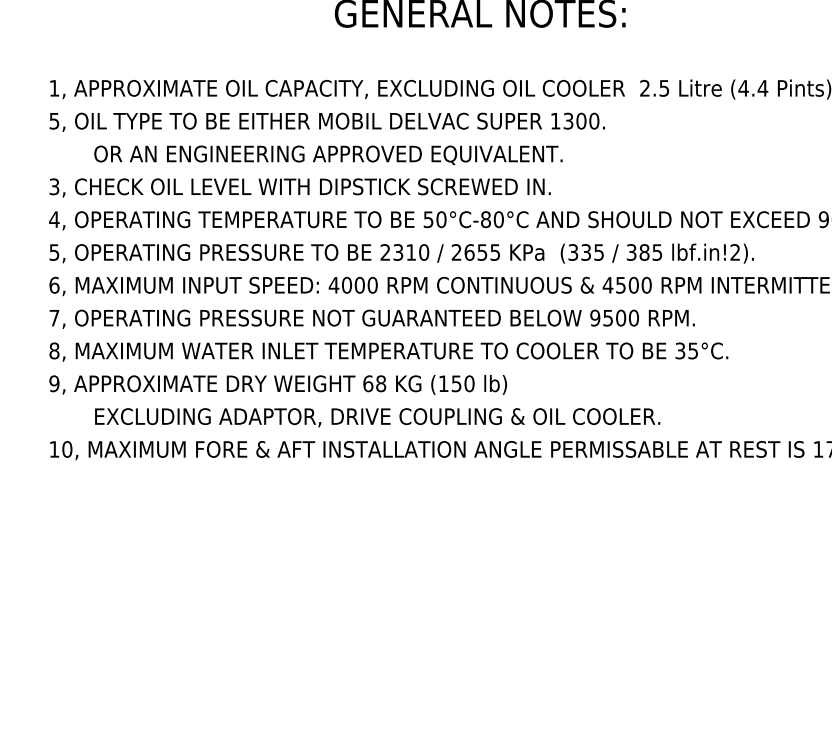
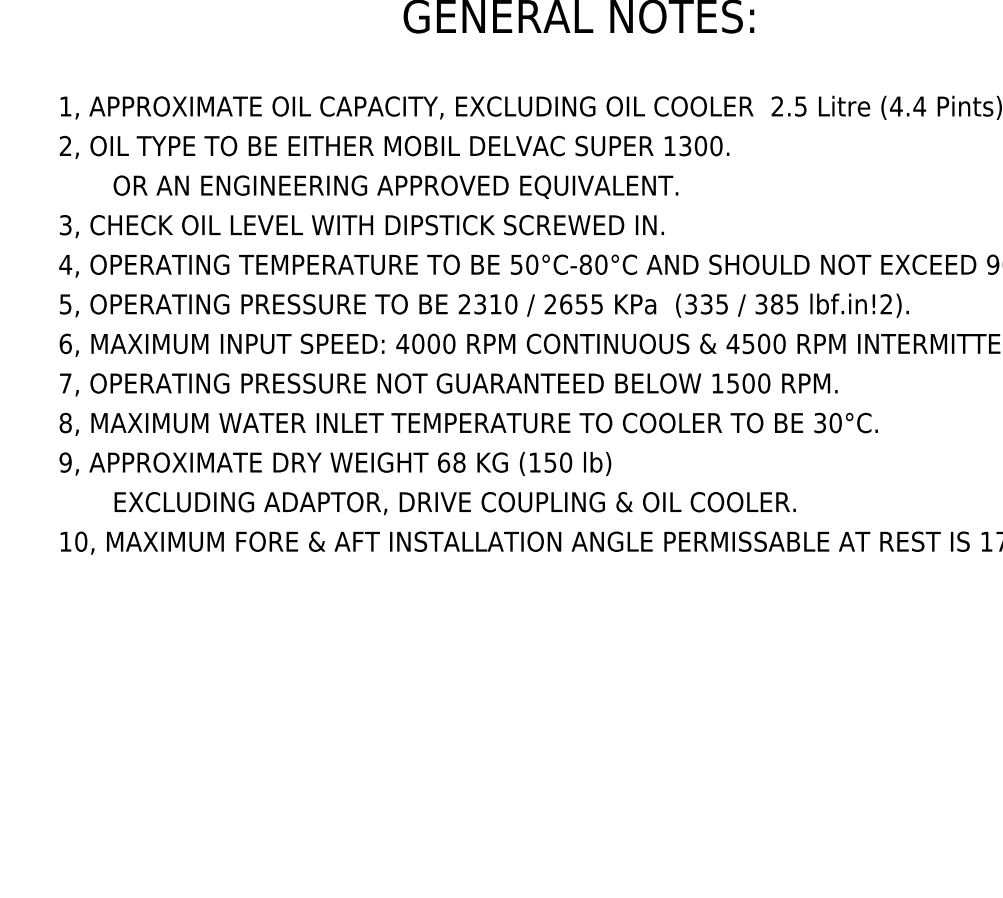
text: (54, 120) -> (65, 145), 5, -> 2,
text: (595, 318) -> (717, 383), 9500 -> 1500
text: (693, 350) -> (835, 422), 35°C. -> 30°C.

